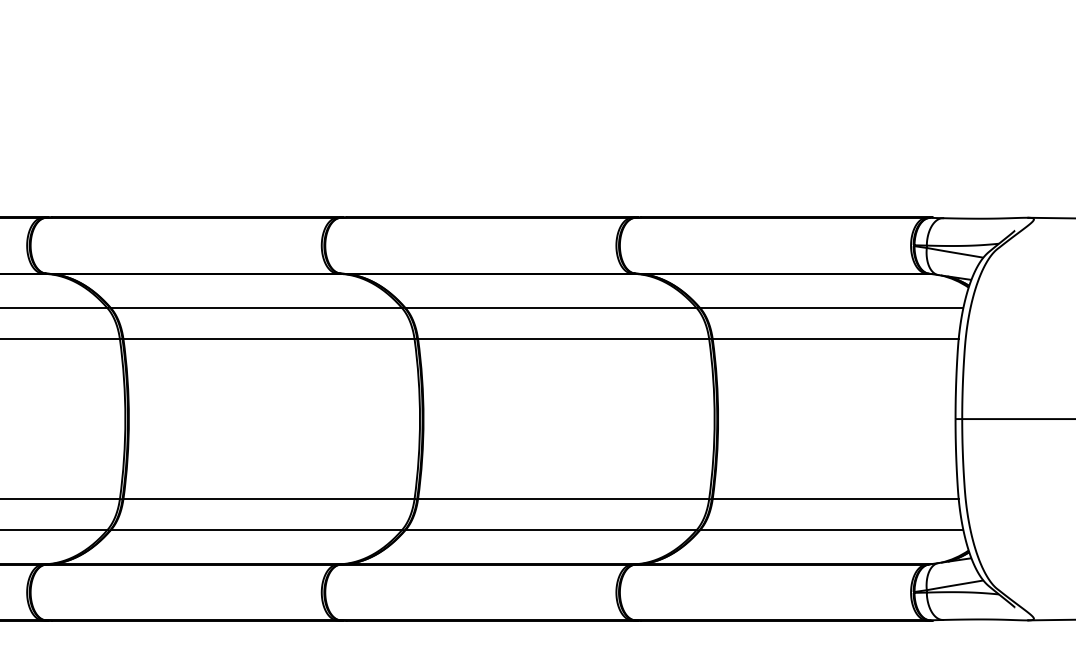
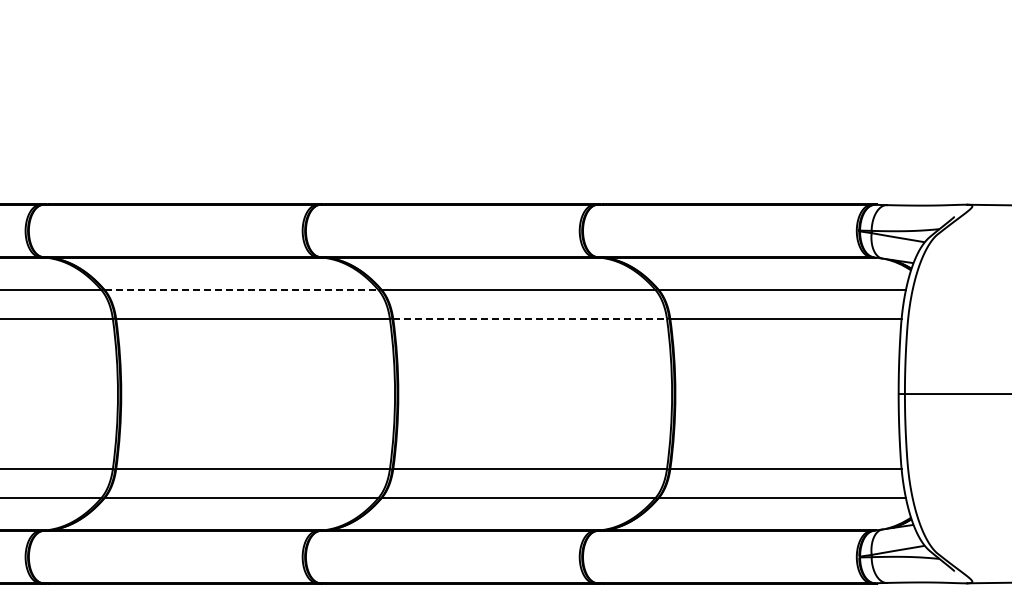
line: (256, 307) -> (241, 289), solid -> dashed
line: (564, 338) -> (530, 318), solid -> dashed

